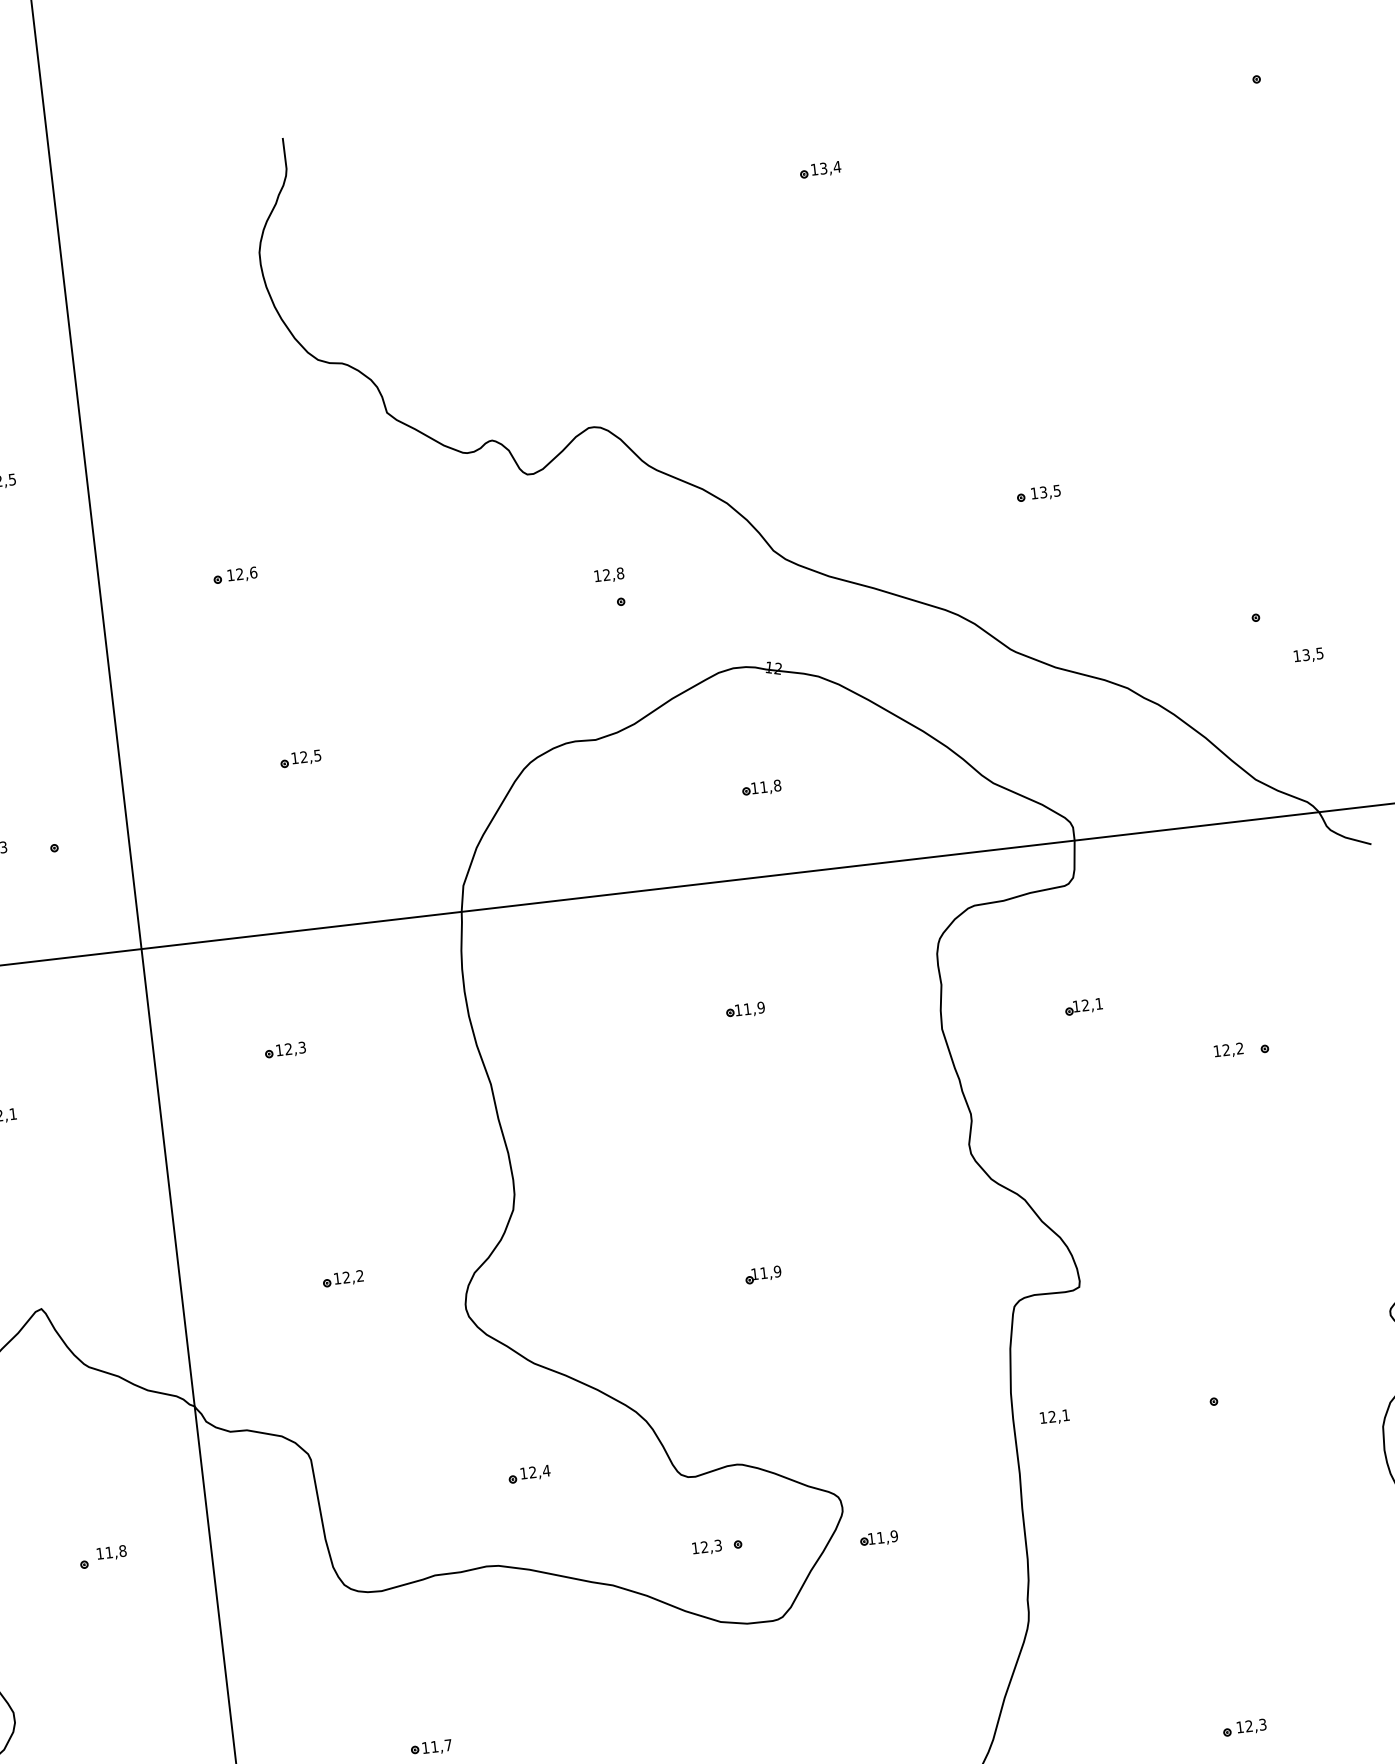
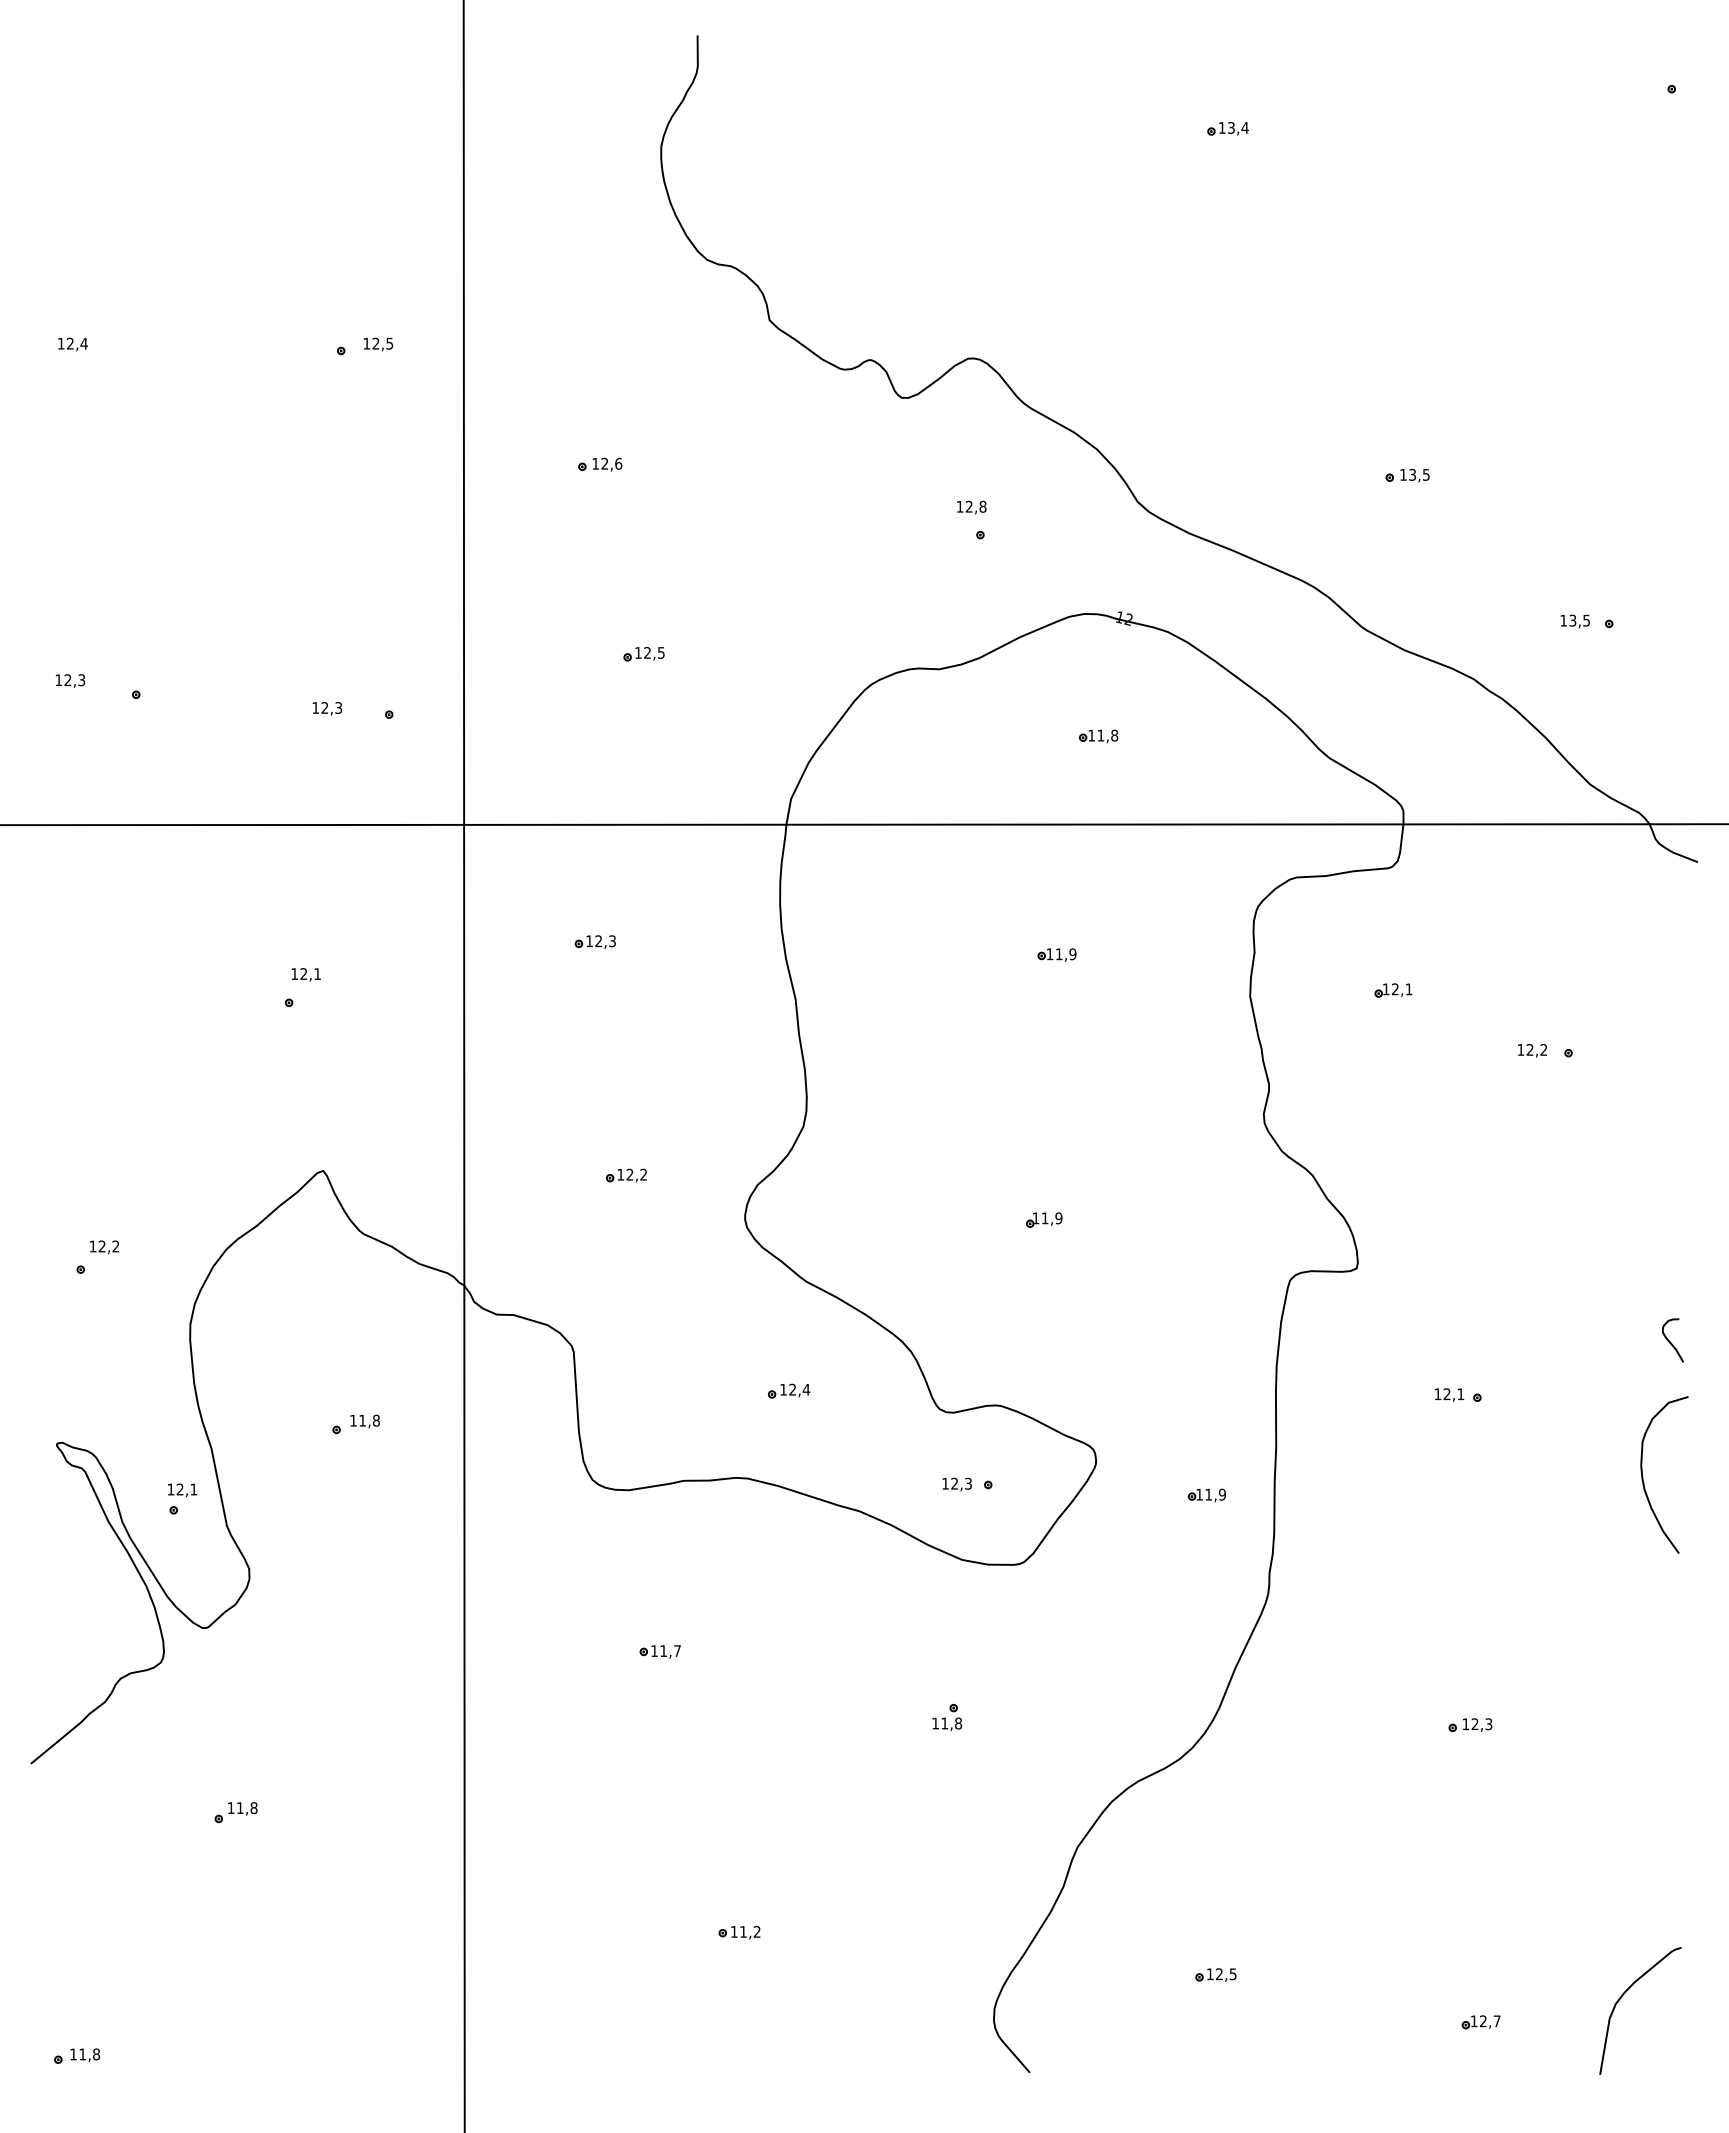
text: (1307, 655) -> (1574, 621), moved
text: (1054, 1416) -> (1449, 1394), moved
part: (878, 1538) -> (1206, 1495), moved

